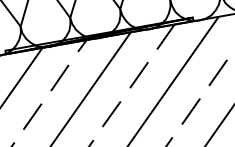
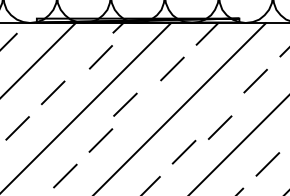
line: (59, 78) -> (100, 57), moved
line: (190, 111) -> (219, 127), moved
line: (111, 113) -> (125, 104), moved

